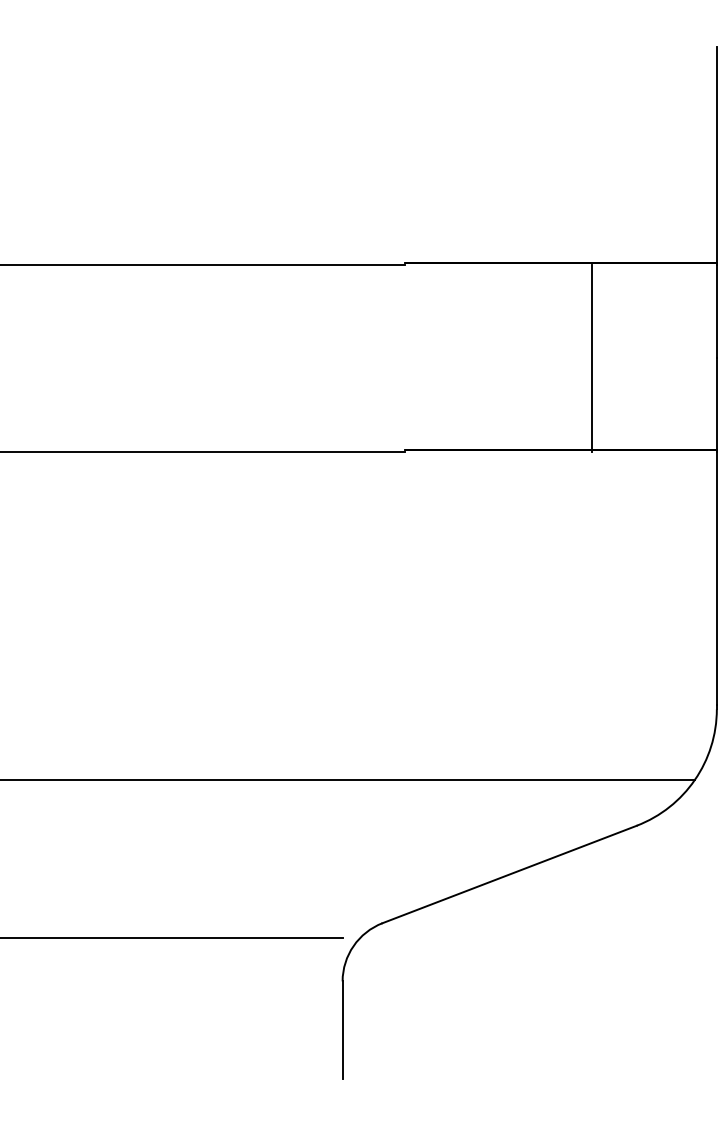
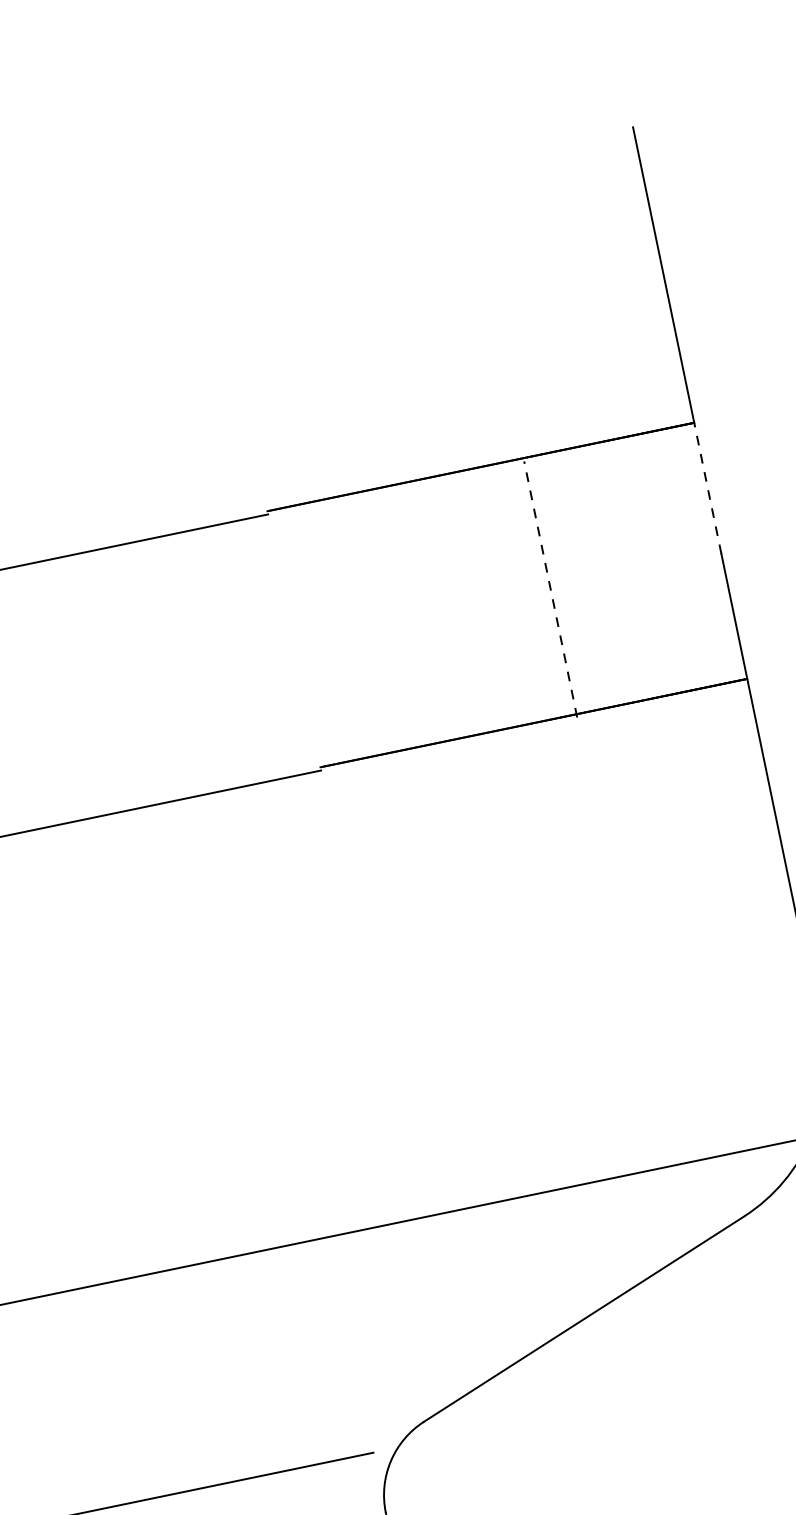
line: (716, 311) -> (707, 489), solid -> dashed
line: (592, 358) -> (551, 589), solid -> dashed

